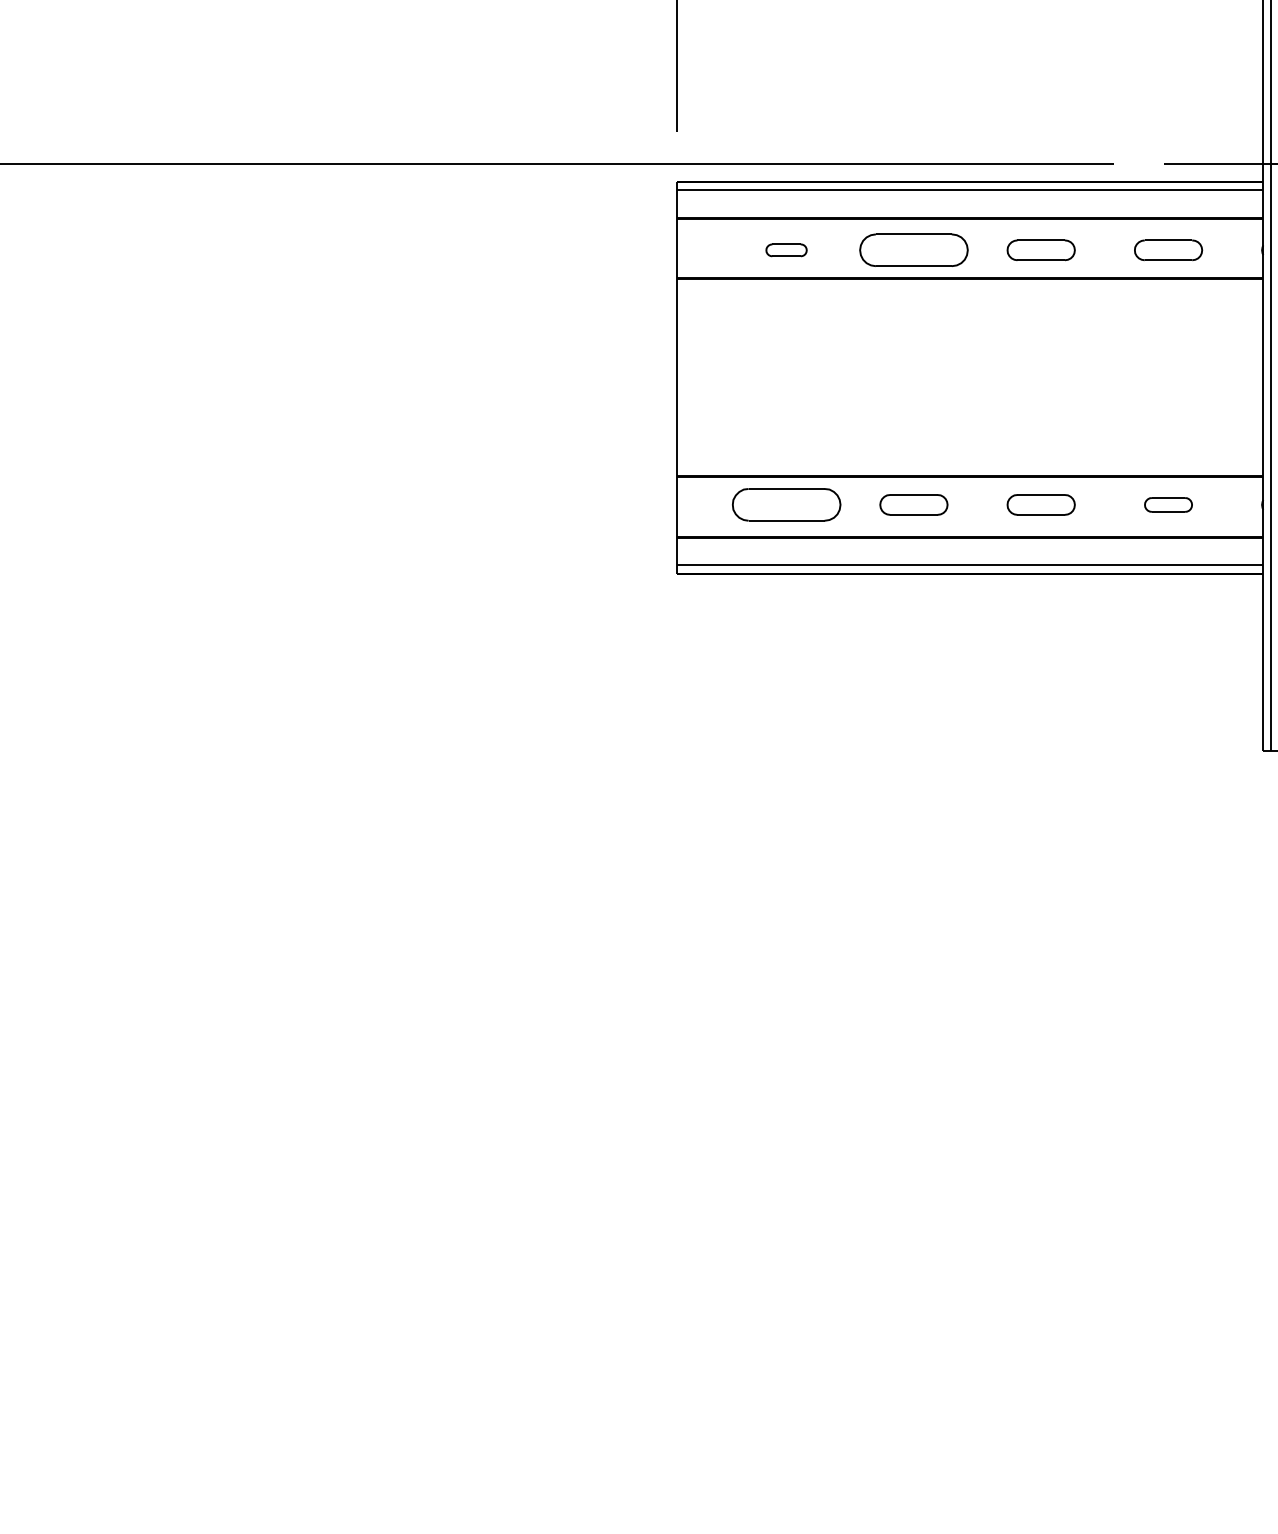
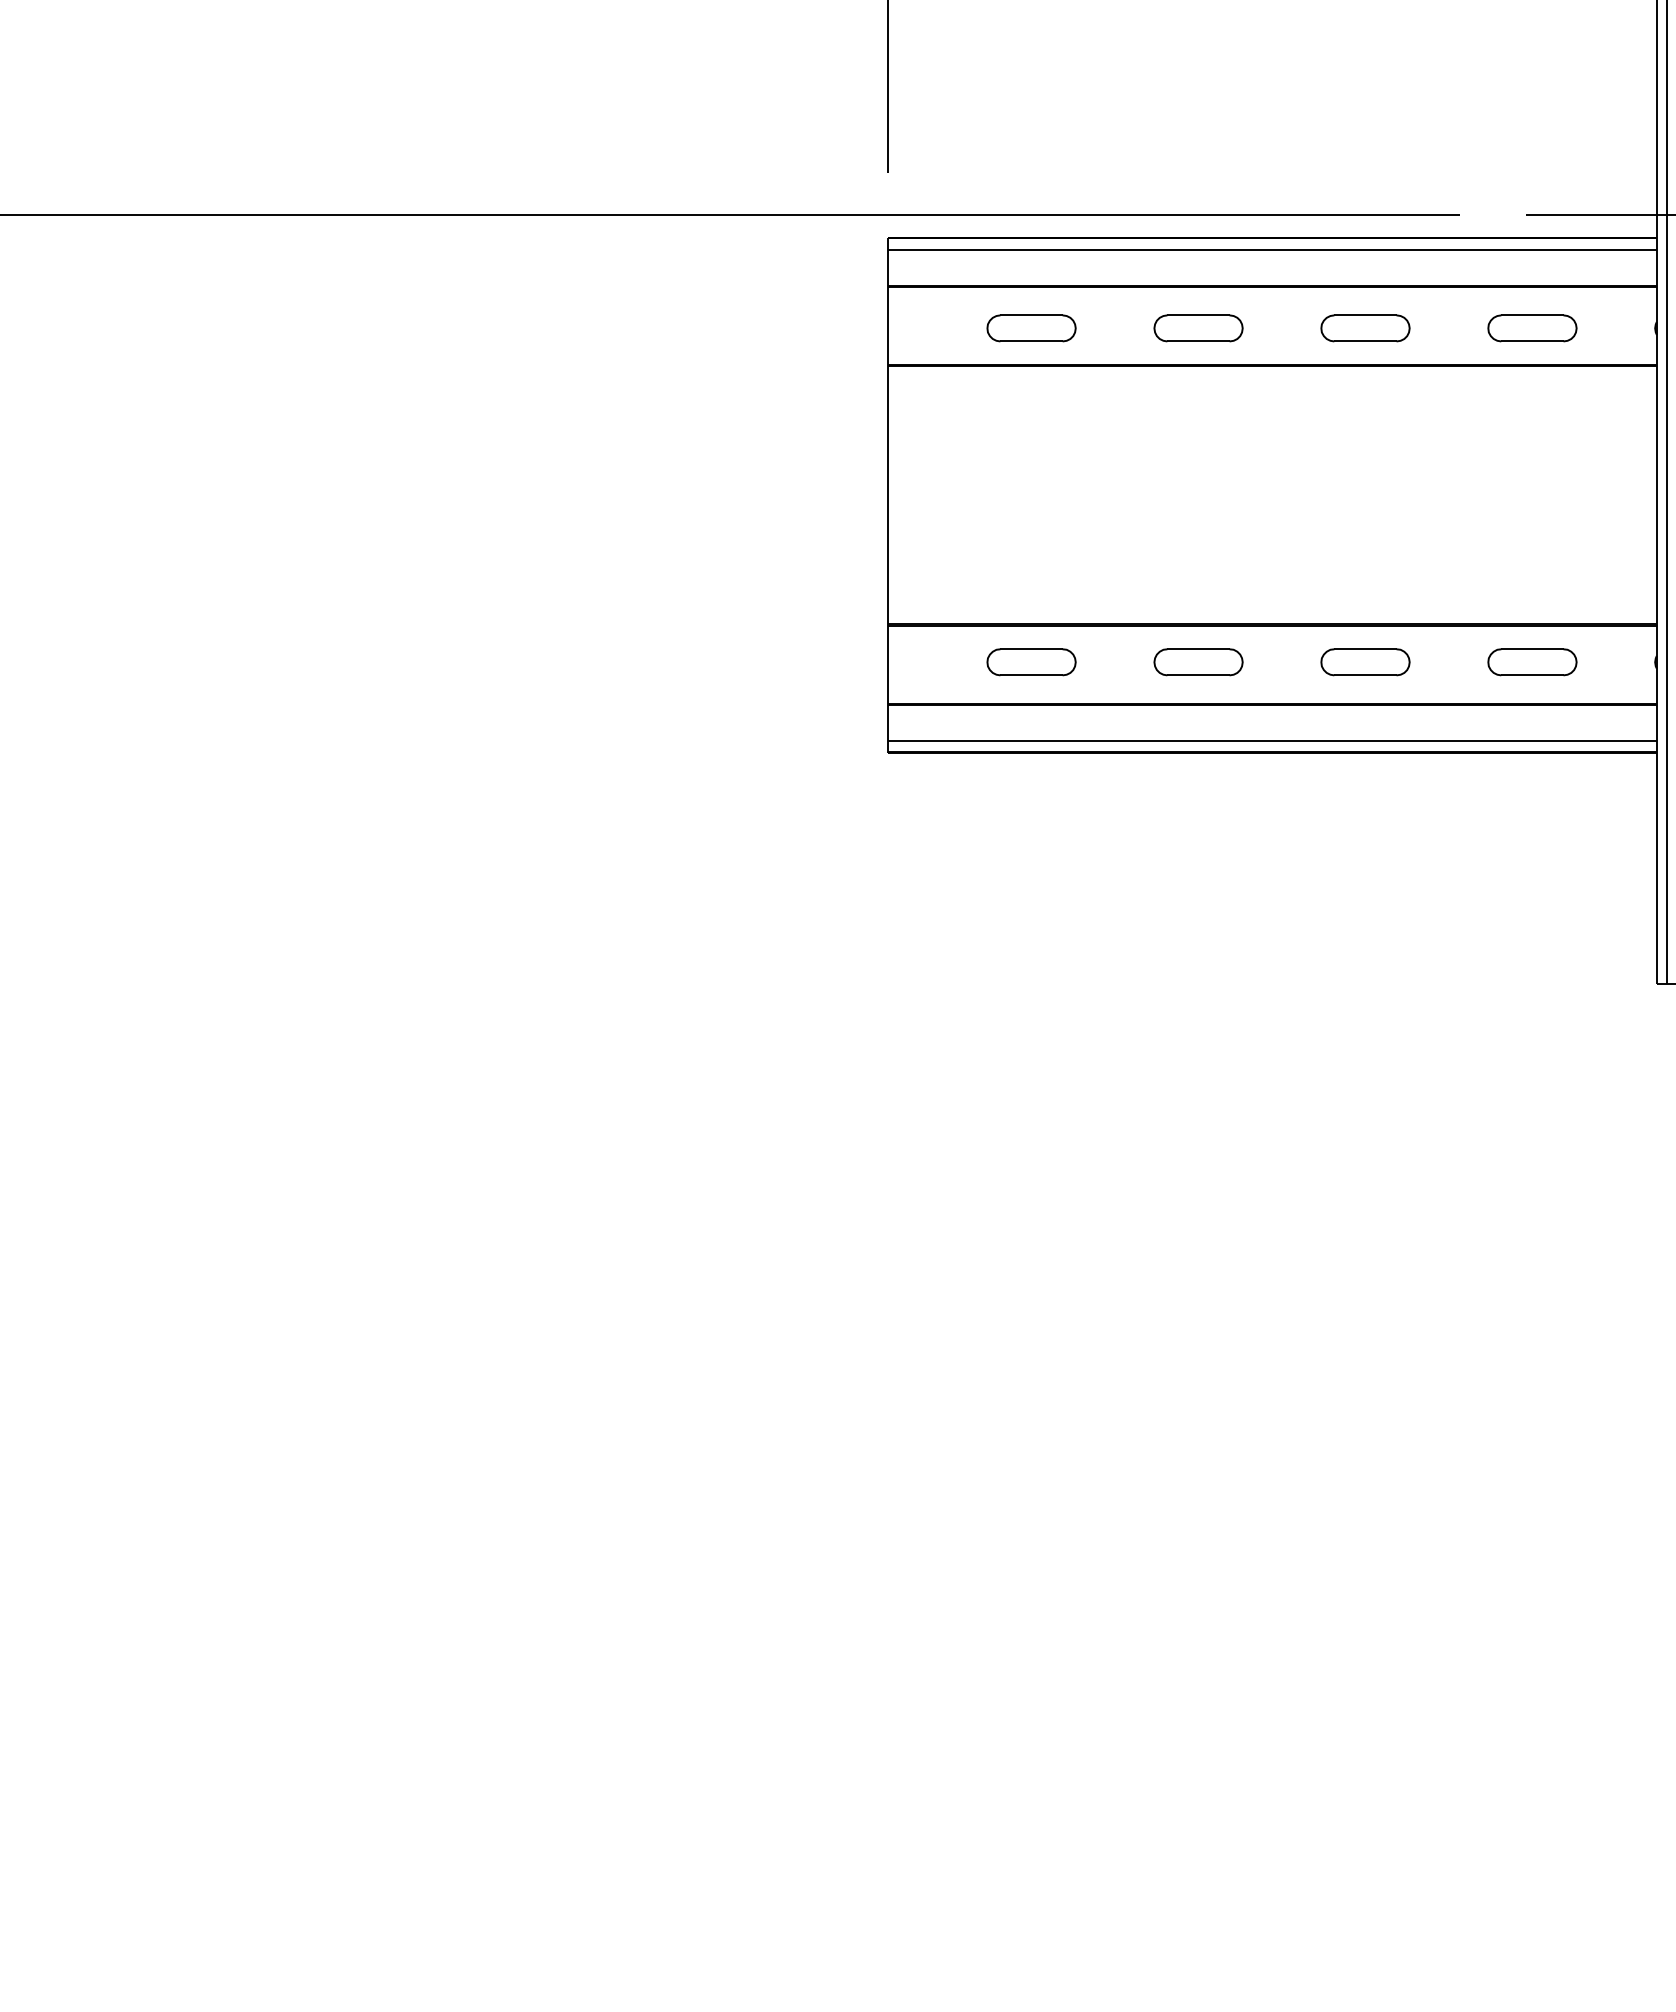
part: (786, 250) -> (1031, 328), size x1.67
part: (913, 250) -> (1198, 328), size x0.62
part: (786, 505) -> (1031, 662), size x0.62
part: (1168, 505) -> (1532, 662), size x1.43

